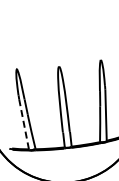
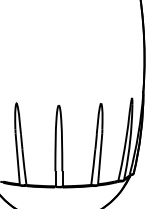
line: (23, 124) -> (17, 159), dashed -> solid

